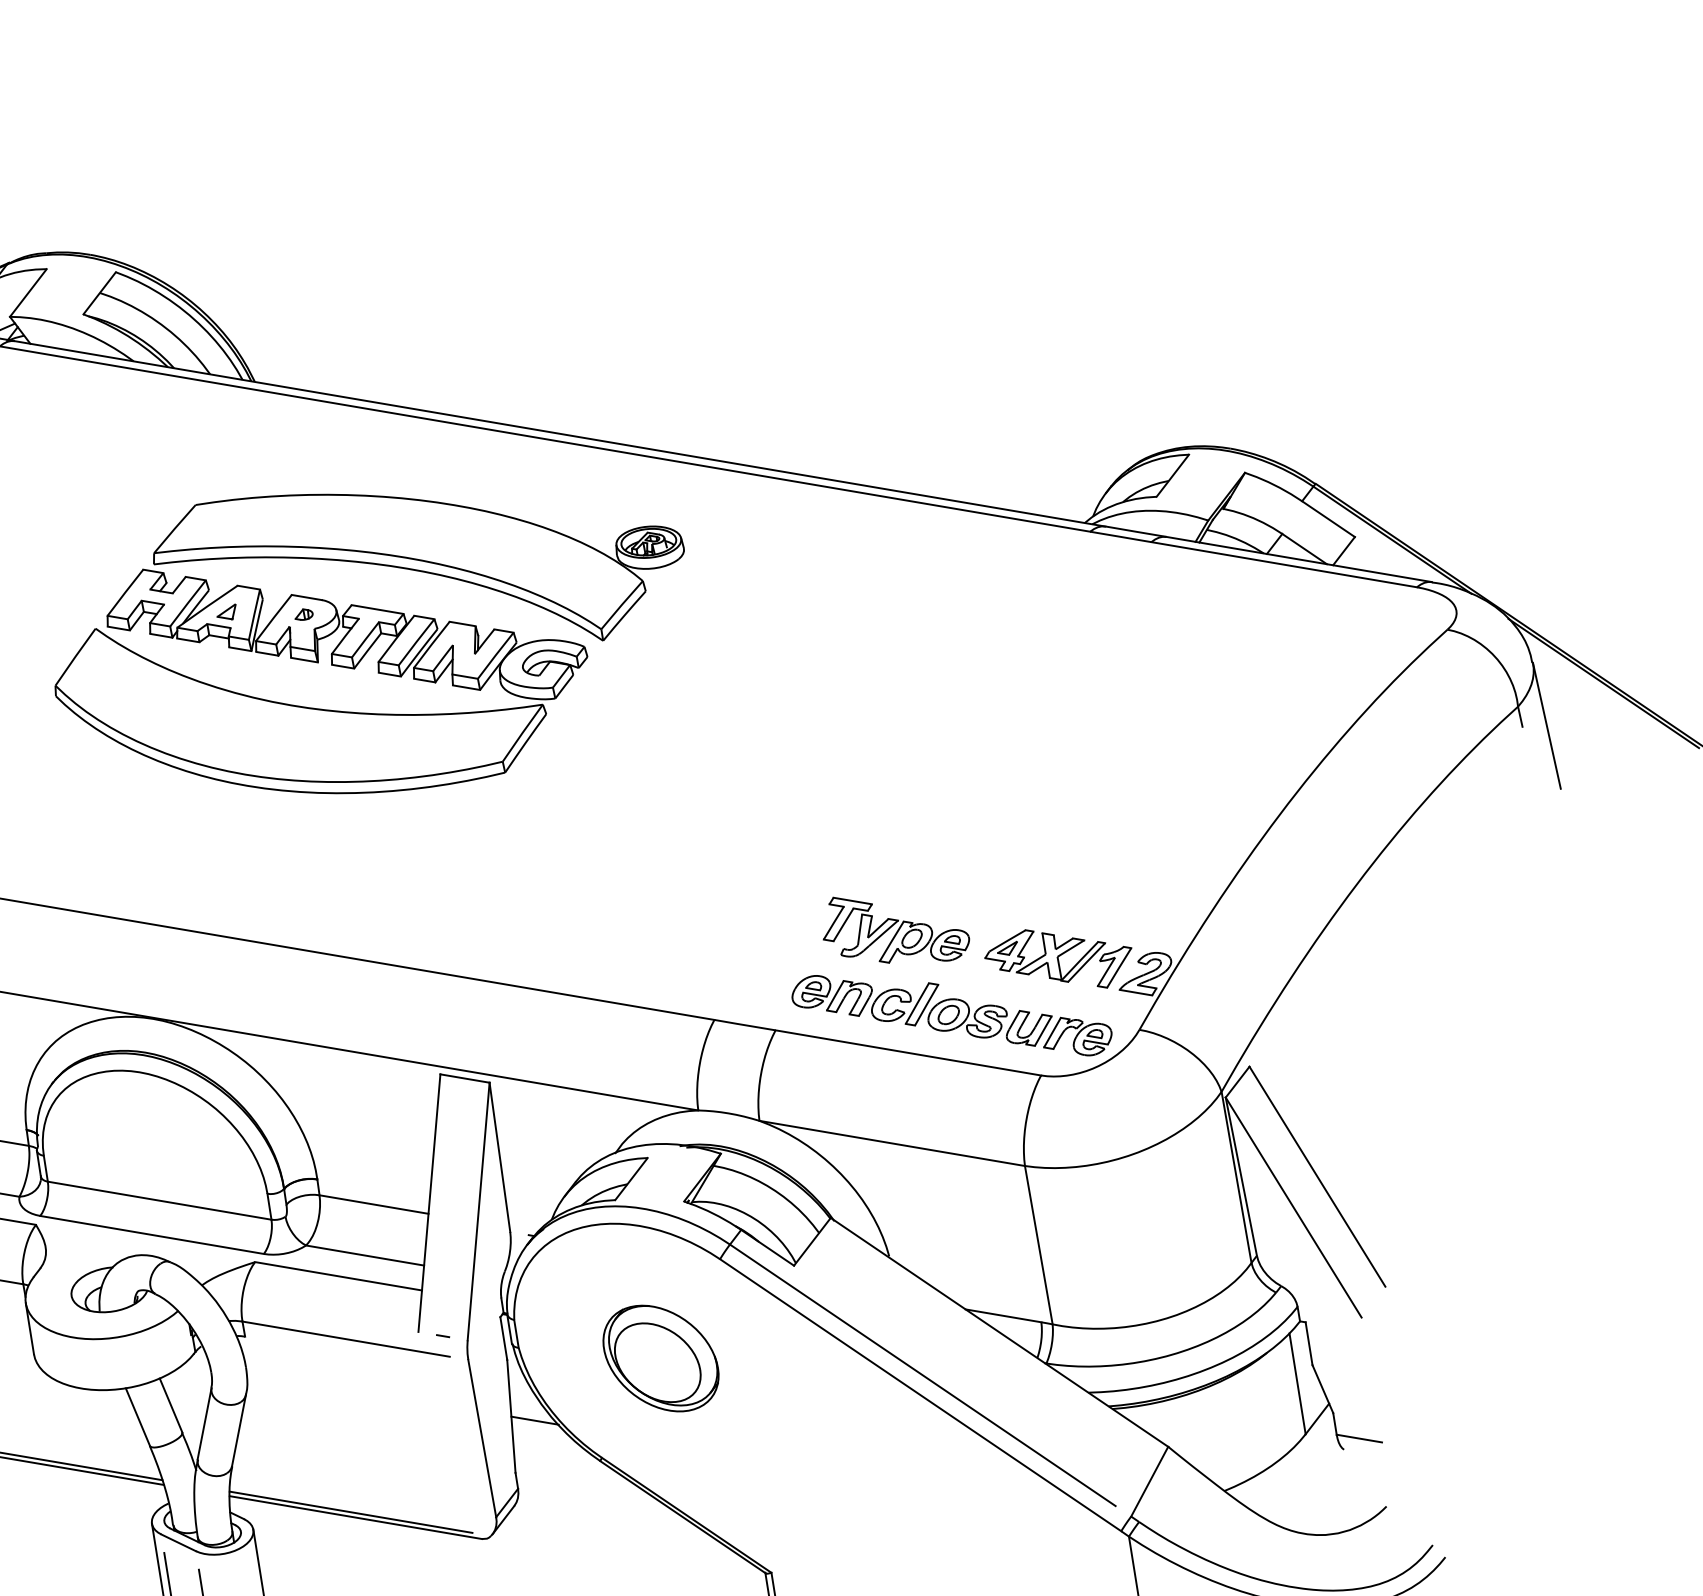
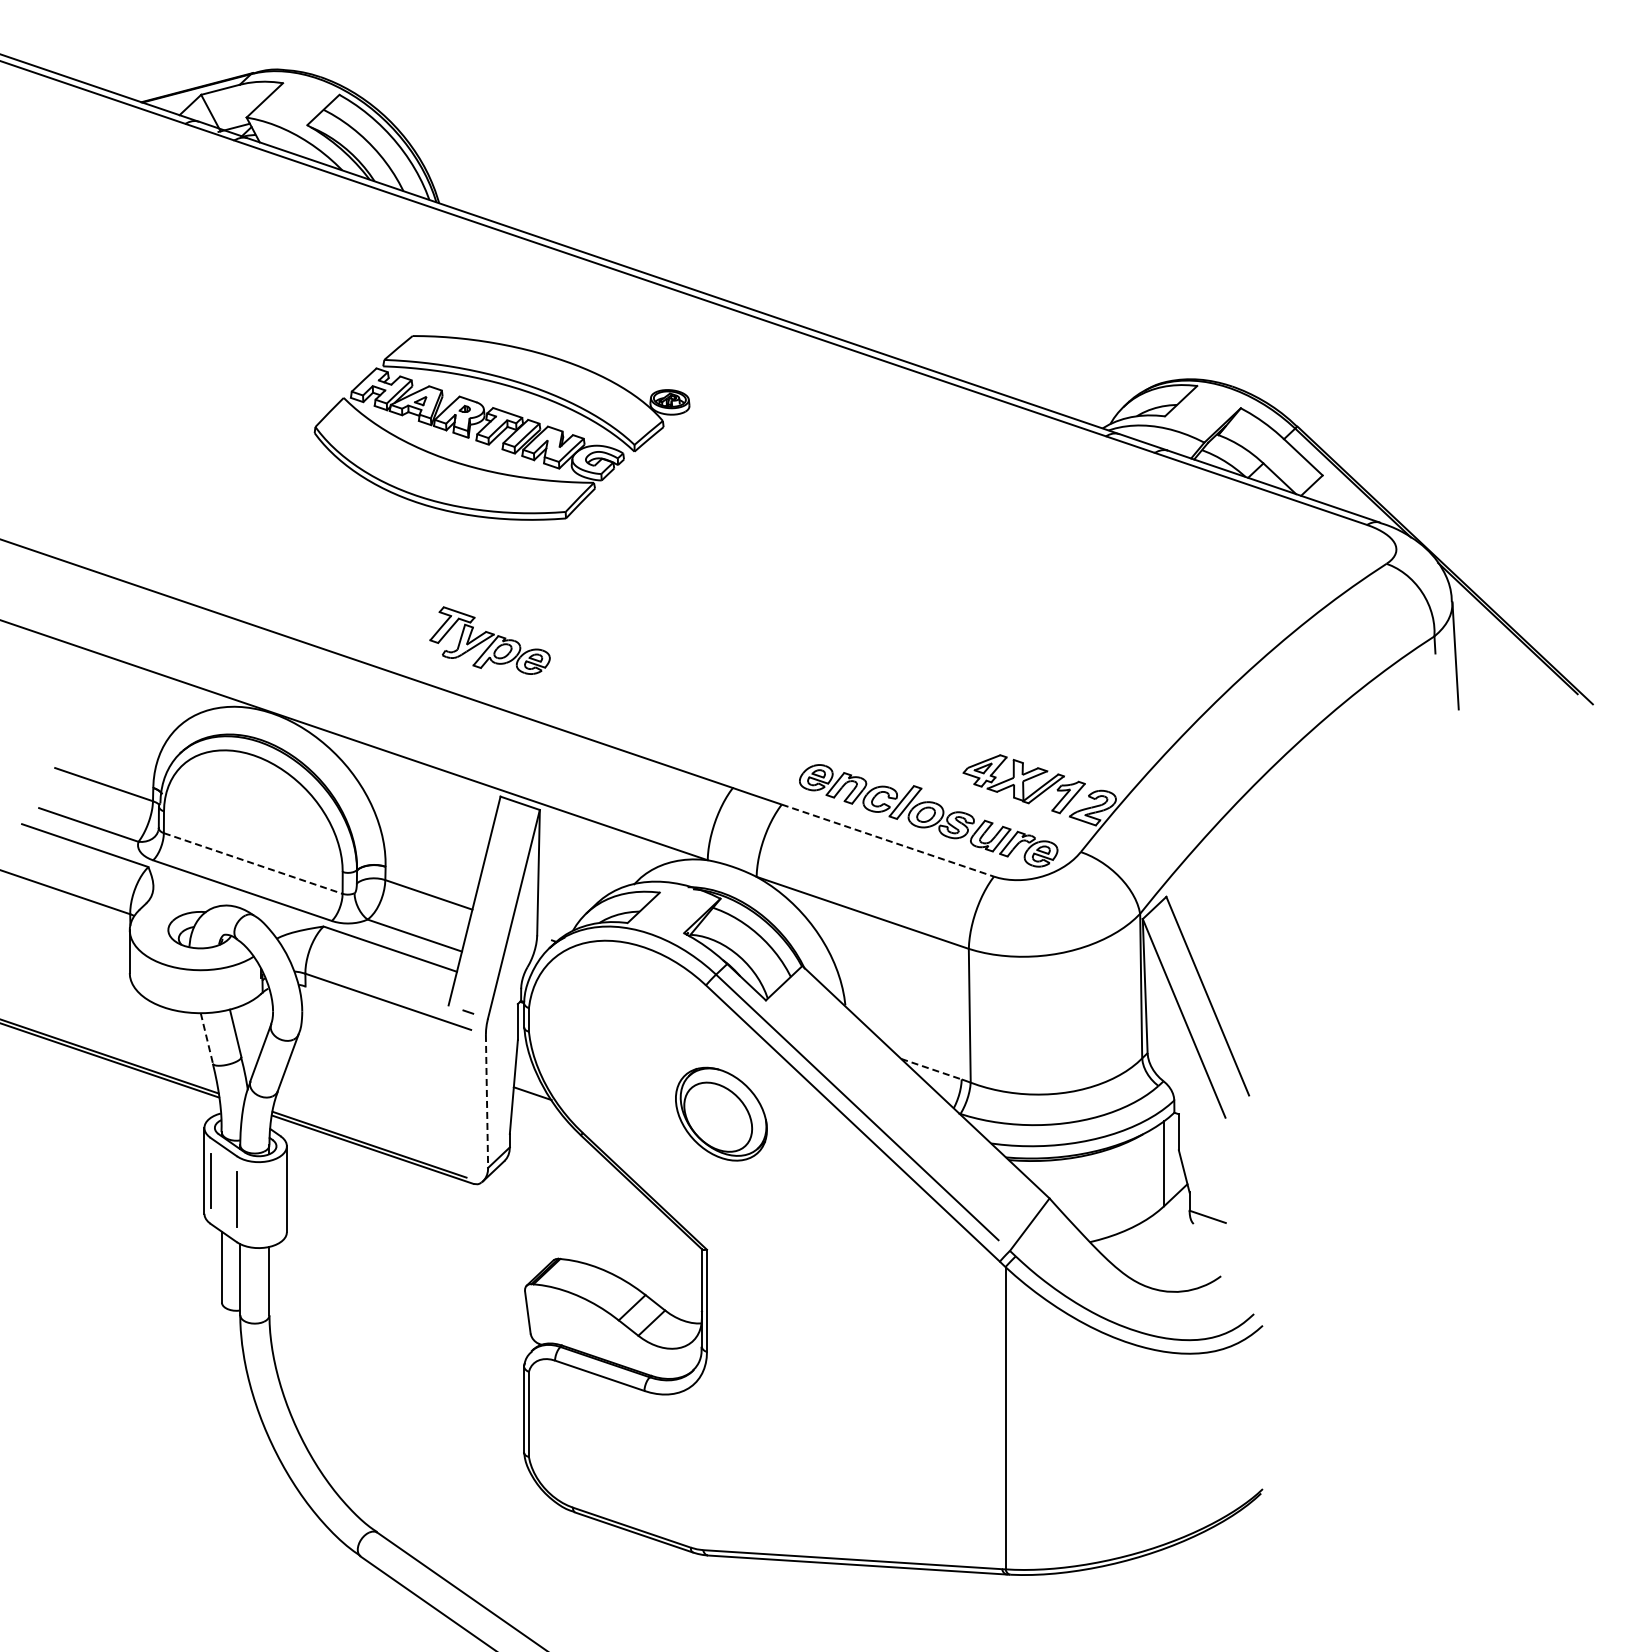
part: (371, 636) -> (501, 427), size x0.7
part: (894, 928) -> (489, 640), moved
line: (909, 1052) -> (888, 840), solid -> dashed
line: (159, 1200) -> (253, 863), solid -> dashed
line: (1003, 1316) -> (931, 1069), solid -> dashed
part: (660, 1357) -> (721, 1113), moved
line: (138, 1417) -> (207, 1038), solid -> dashed
line: (482, 1438) -> (487, 1101), solid -> dashed

